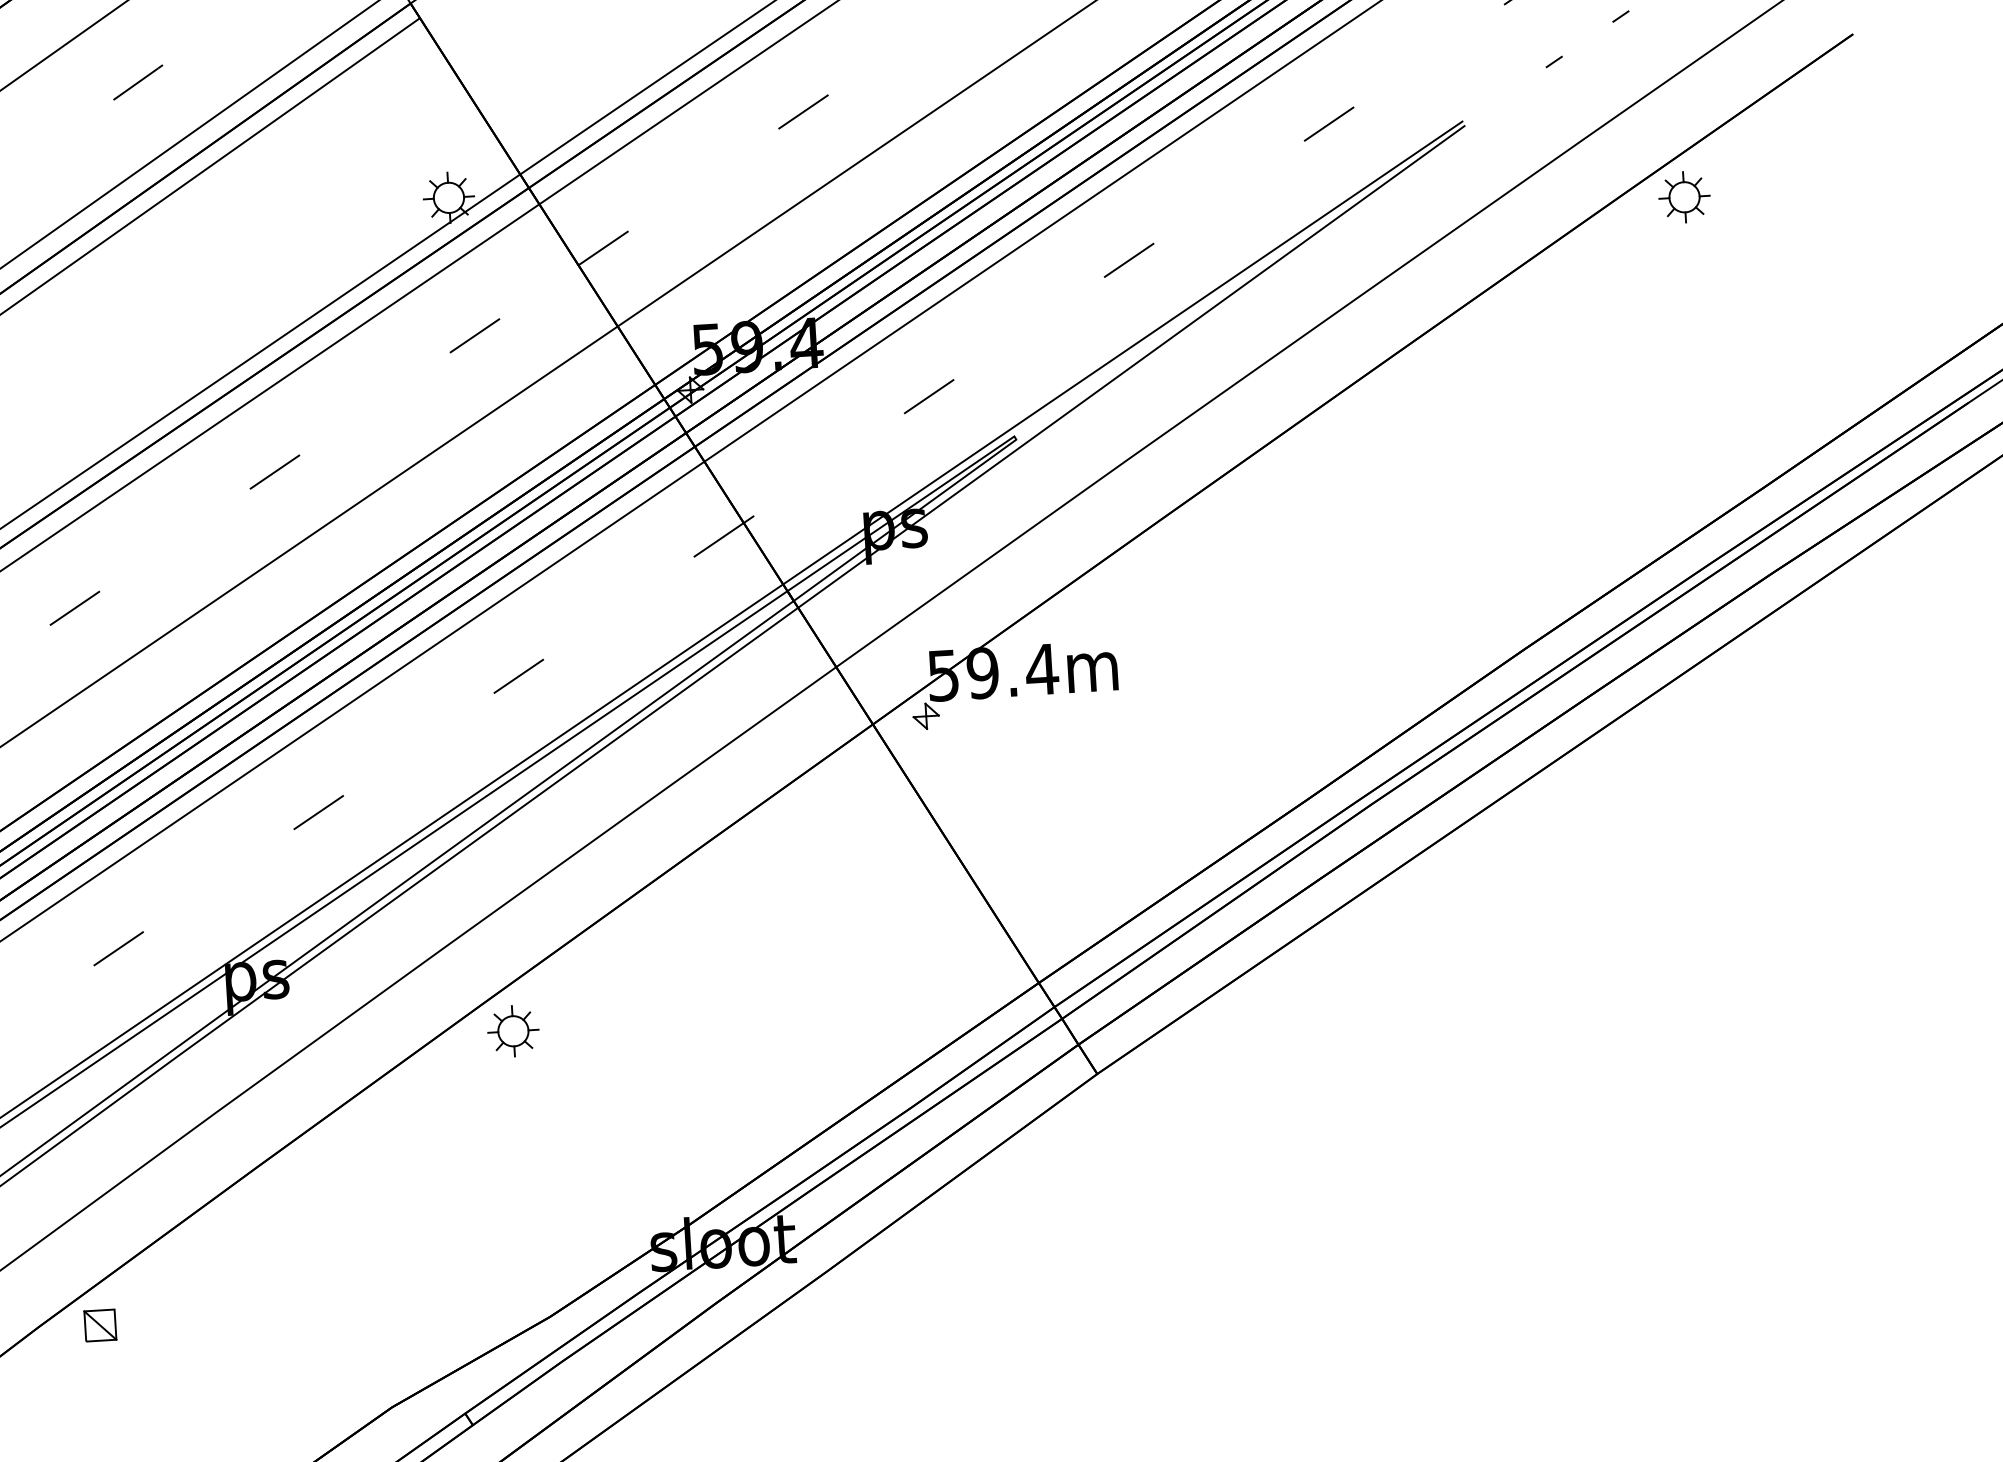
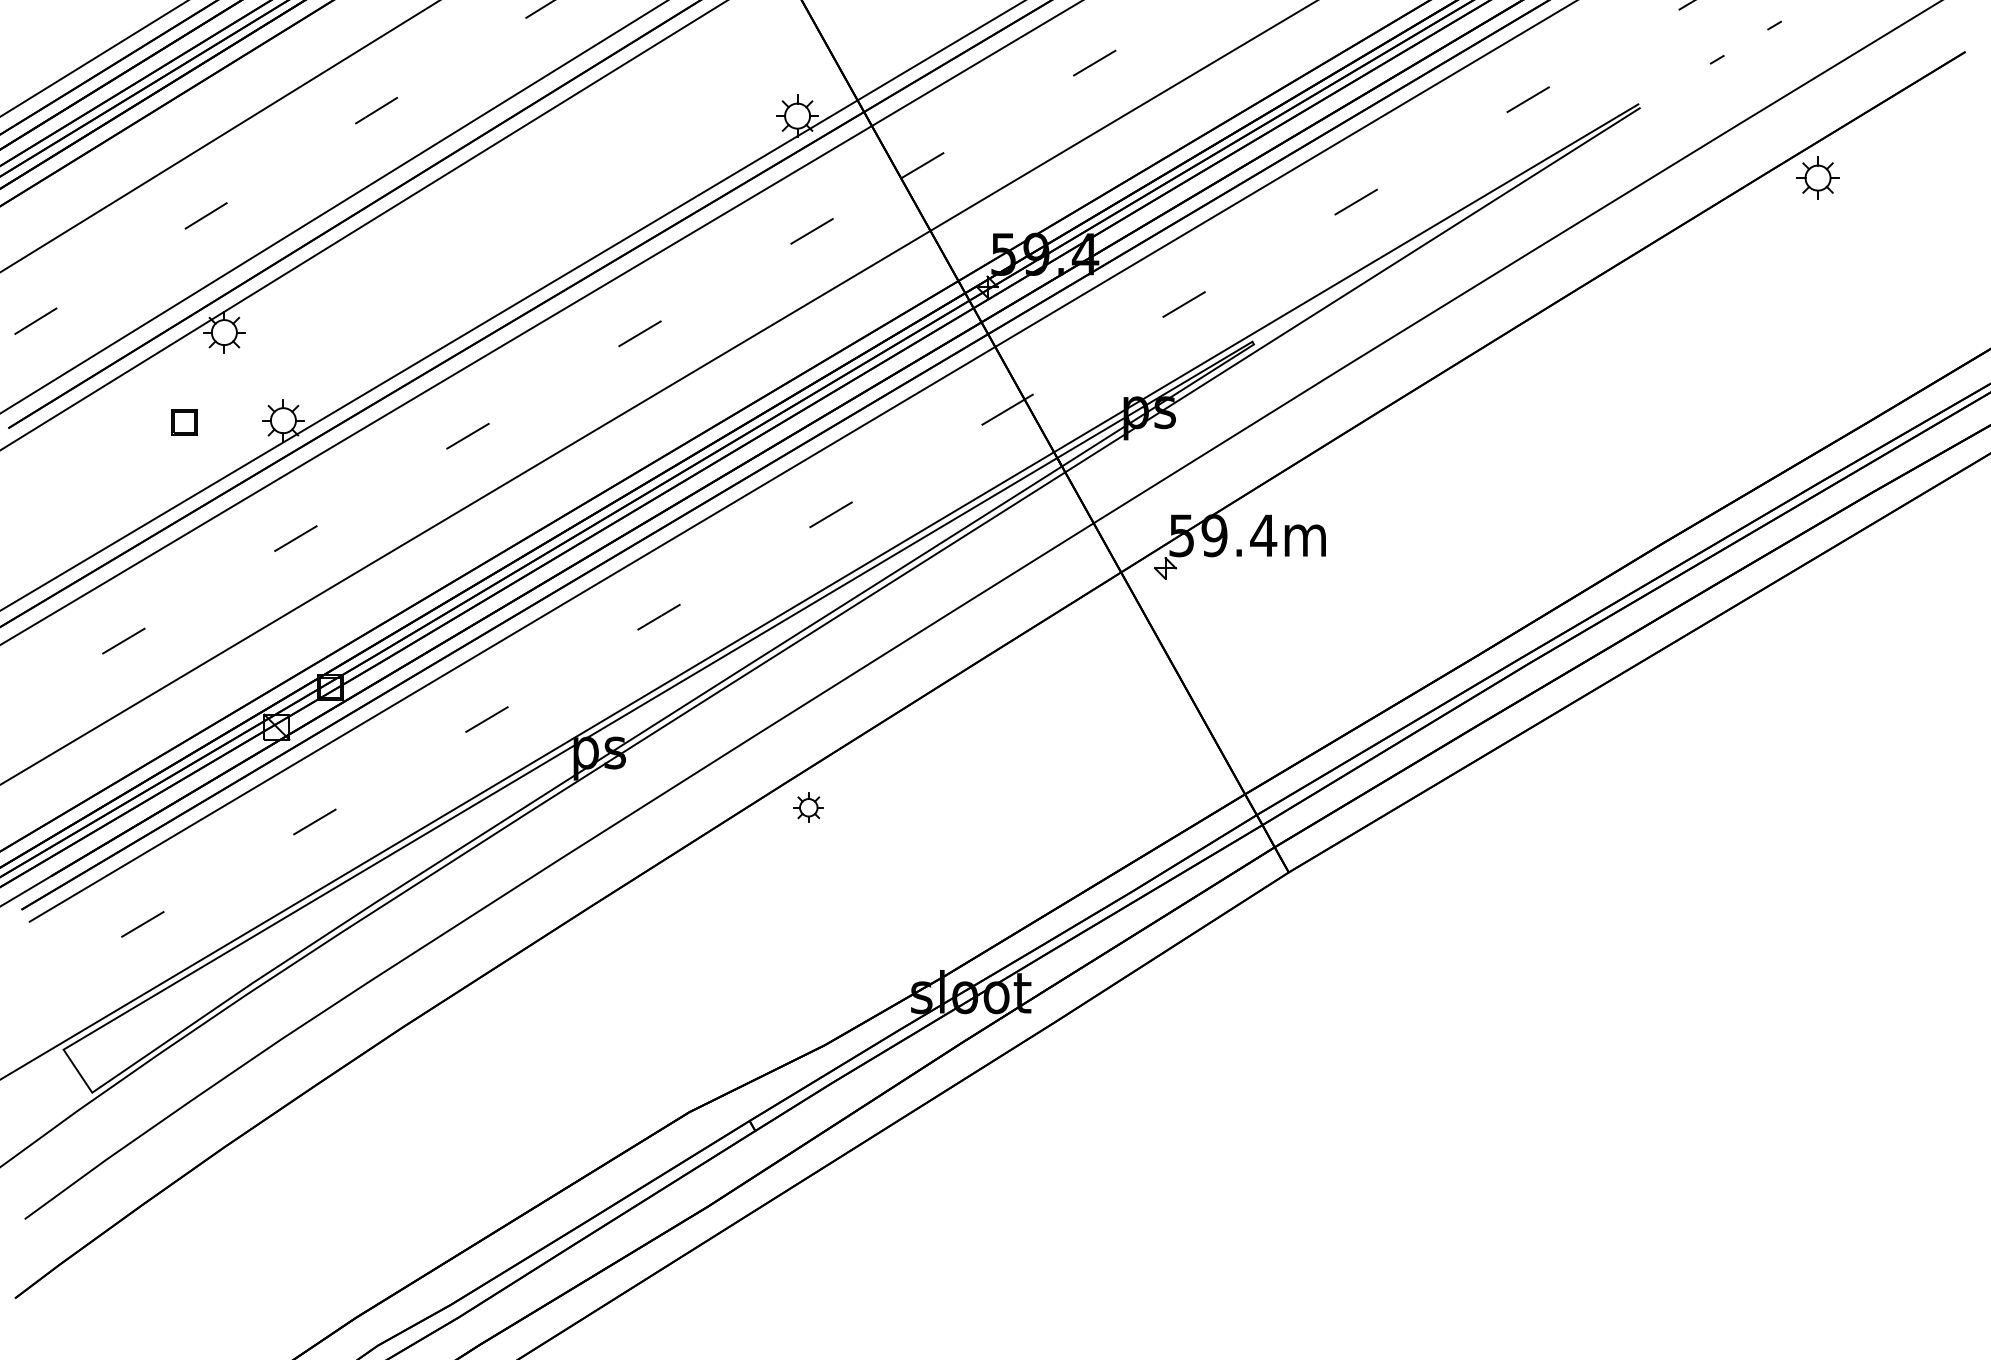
part: (513, 1031) -> (808, 807), size x0.7
part: (100, 1325) -> (452, 1029), removed

